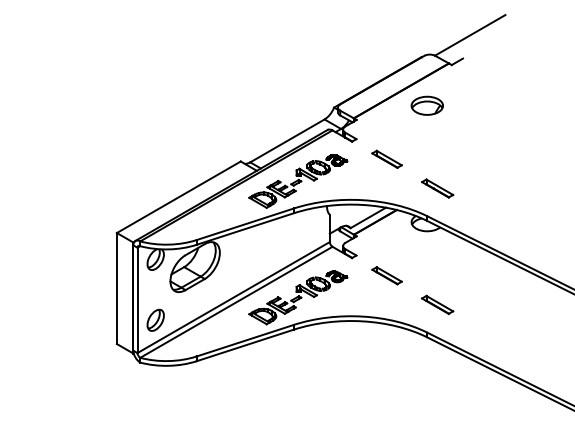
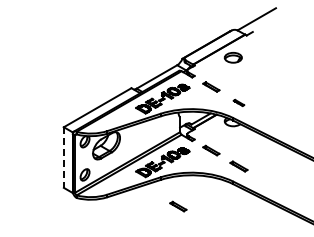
part: (436, 187) -> (238, 102), size x0.6
line: (116, 290) -> (63, 158), solid -> dashed
part: (326, 378) -> (178, 206), added

